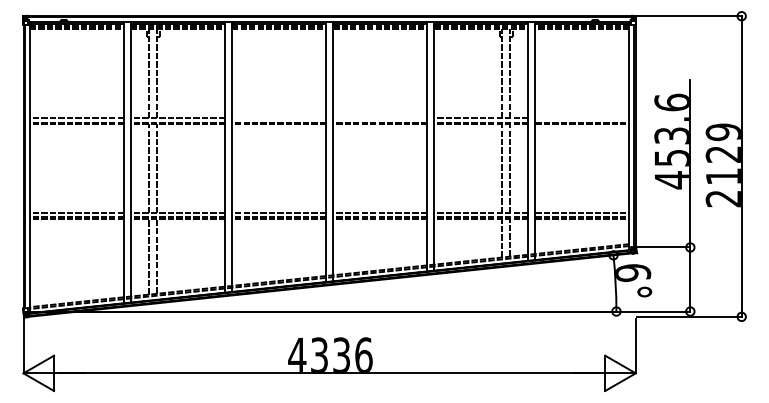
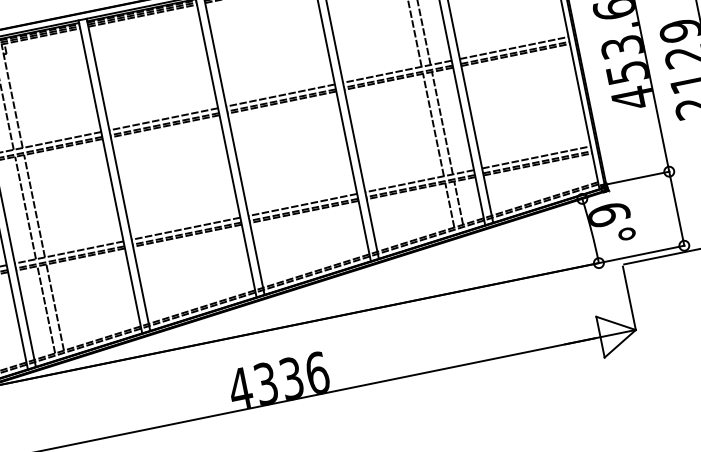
line: (279, 118) -> (164, 119), added
line: (380, 118) -> (280, 95), added
line: (582, 118) -> (514, 48), added

